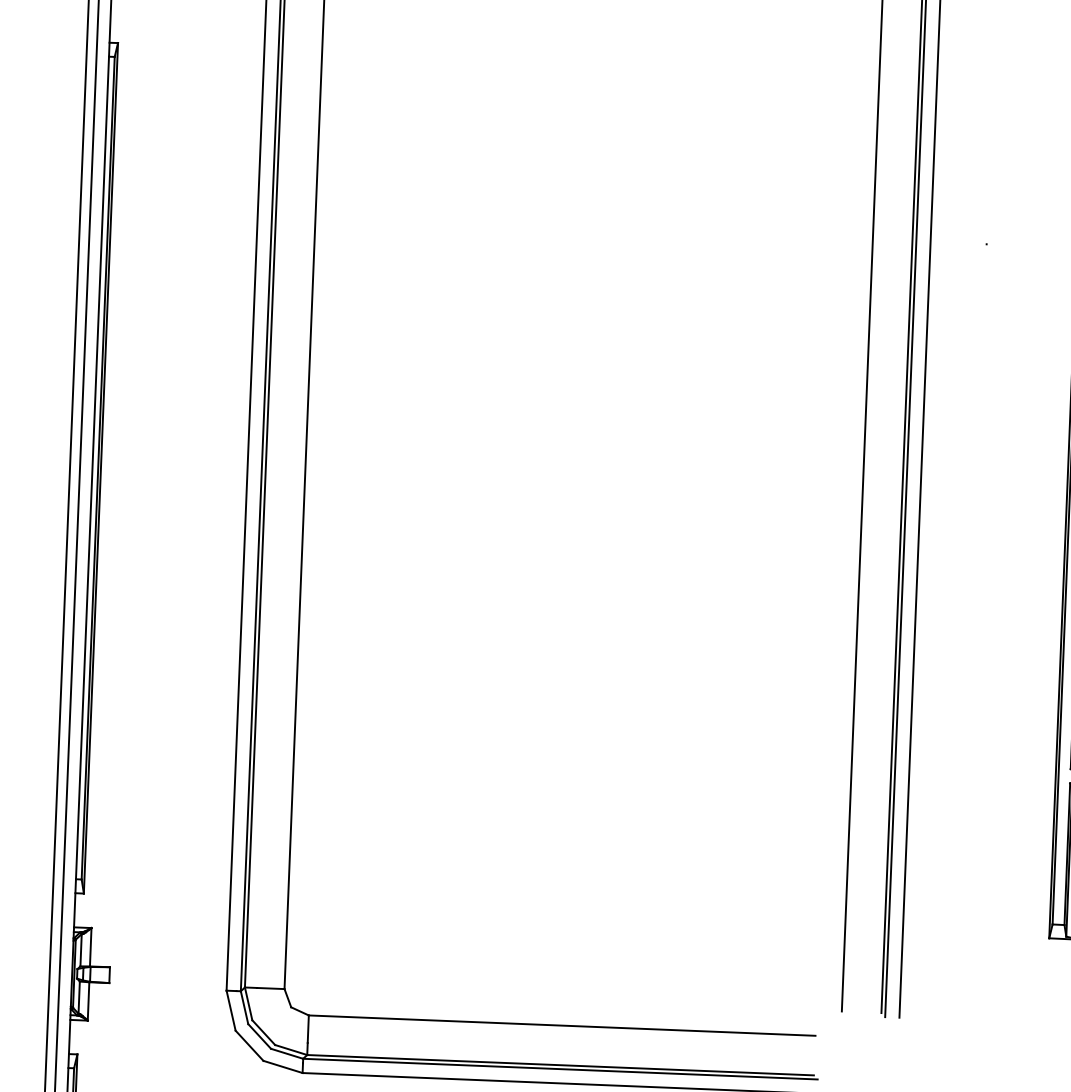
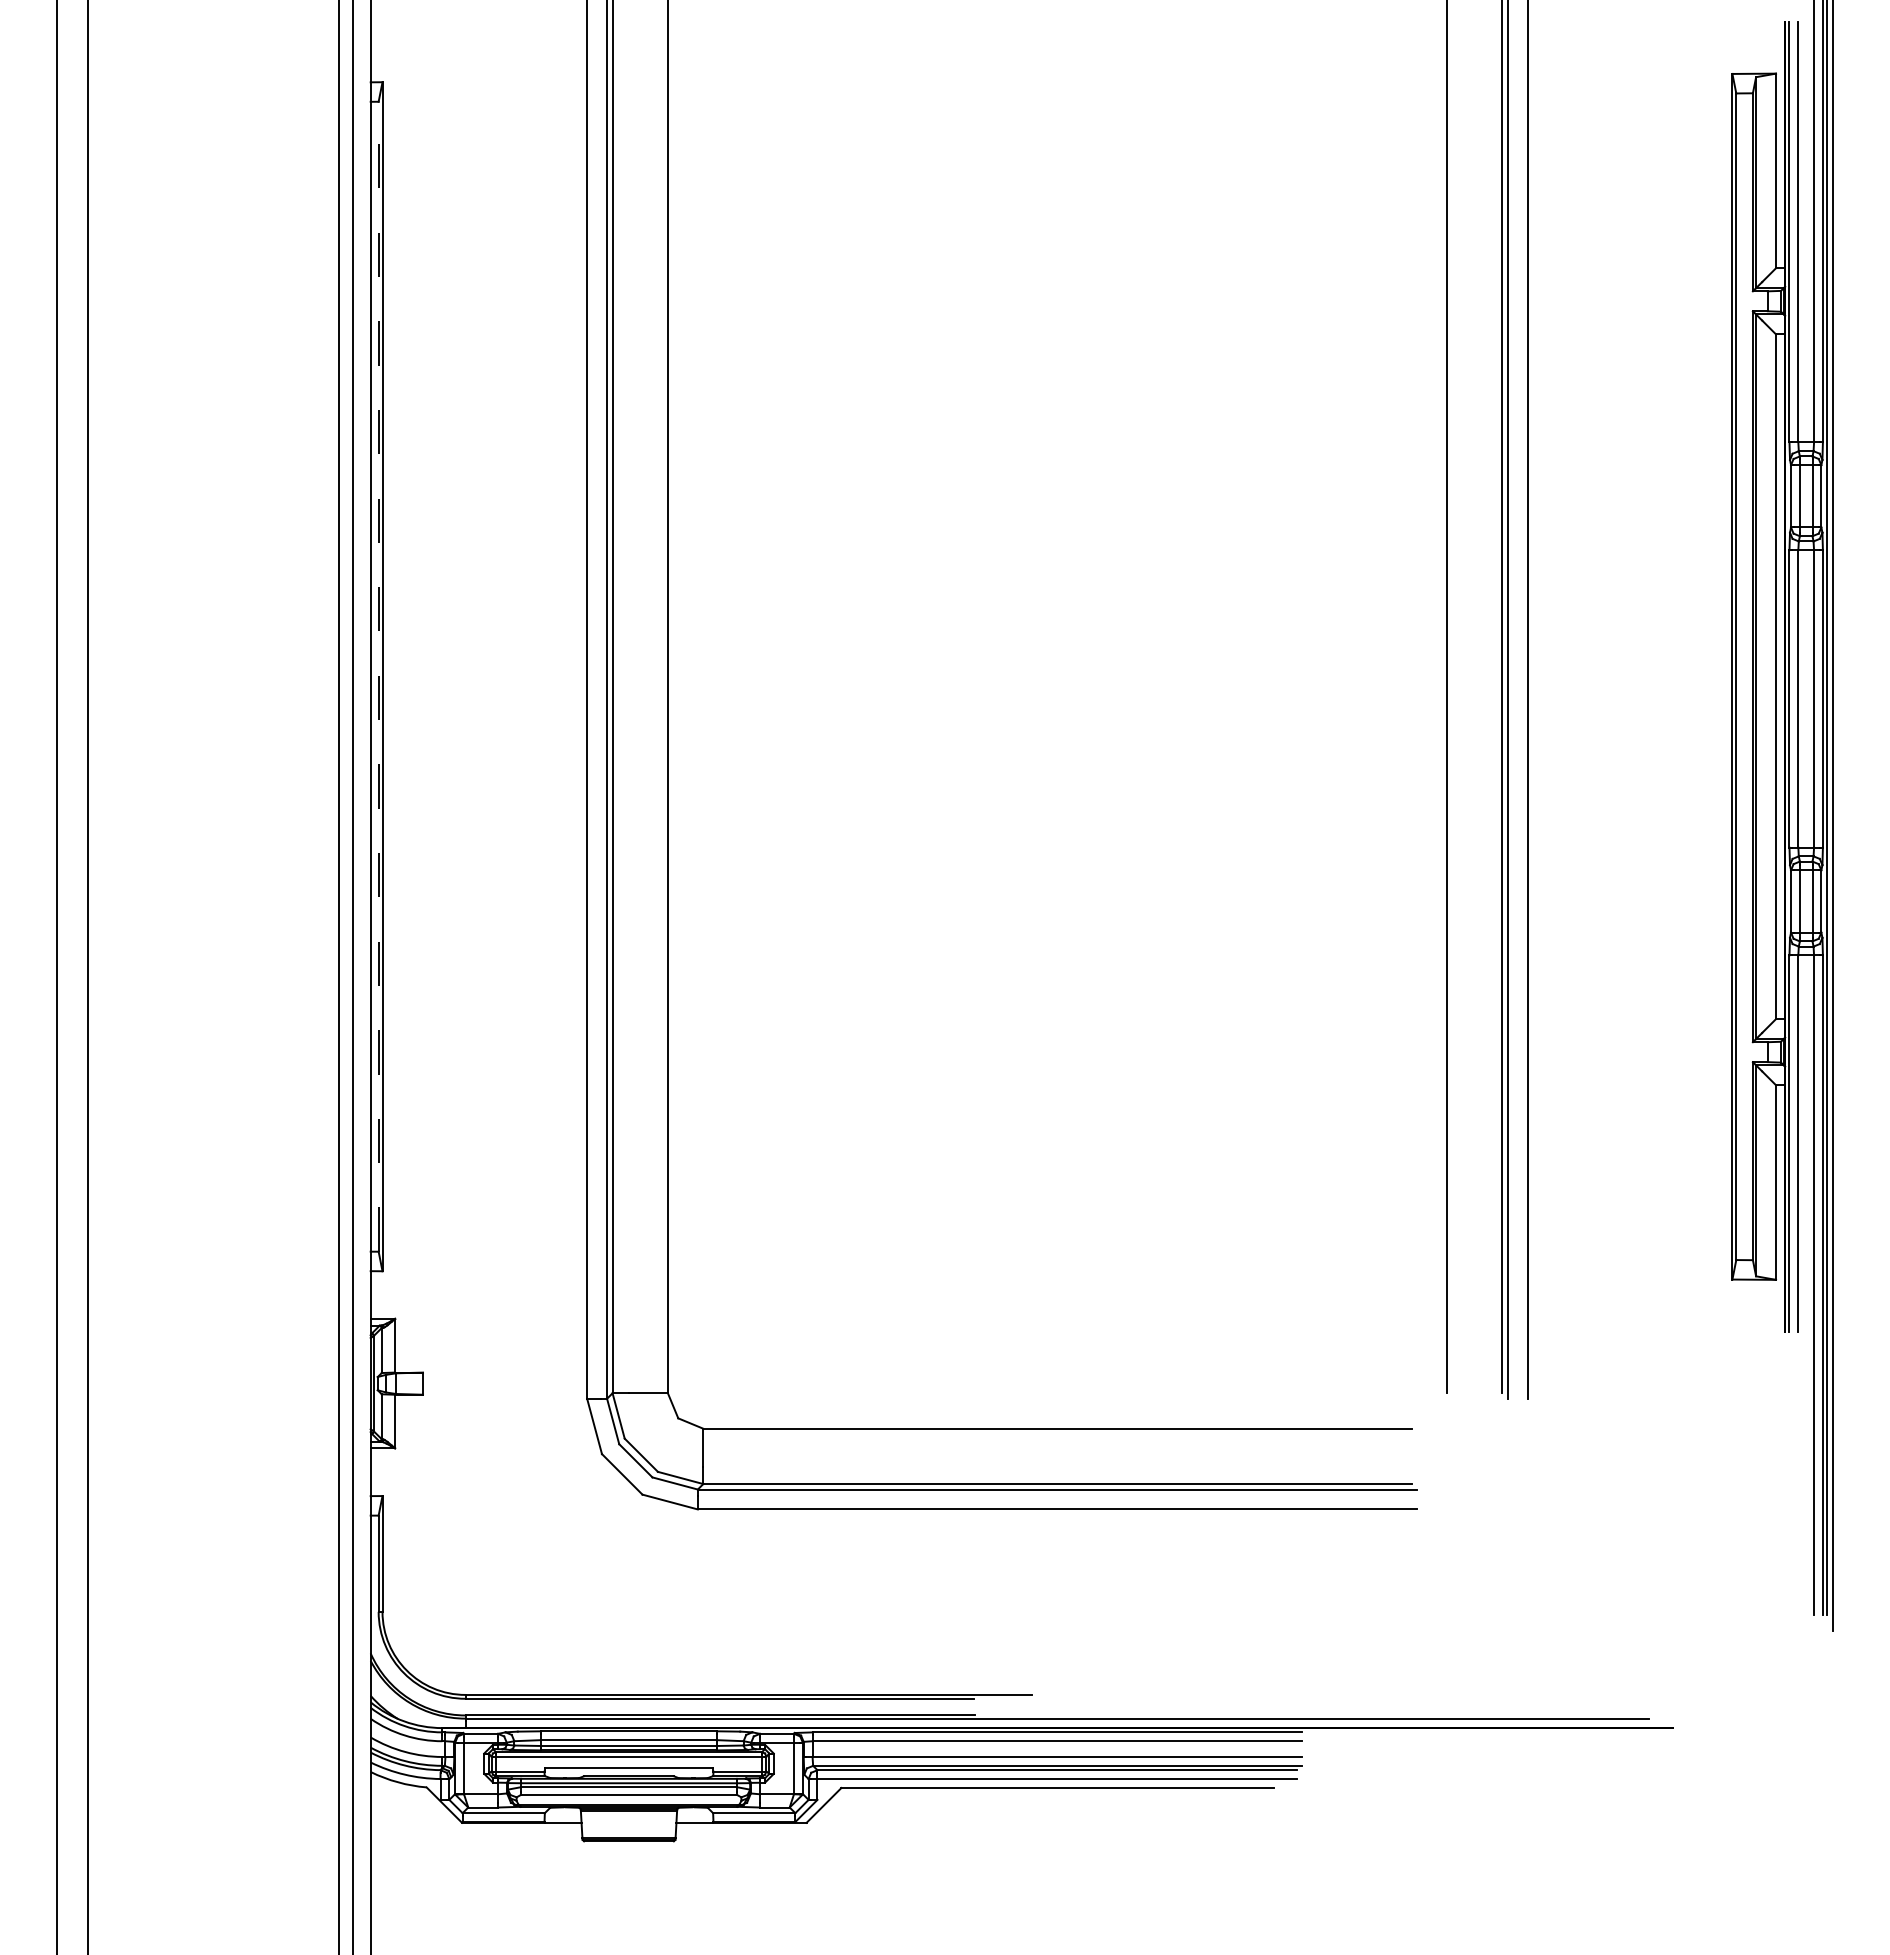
line: (98, 468) -> (378, 676), solid -> dashed

